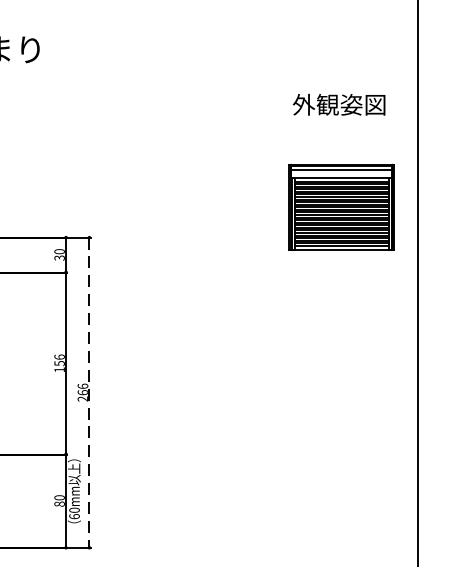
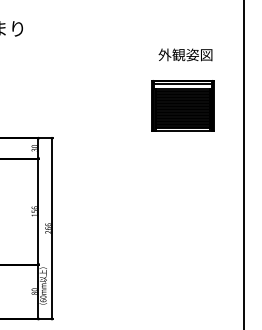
text: (339, 104) -> (185, 54), moved
part: (340, 207) -> (182, 105), moved
line: (90, 394) -> (52, 229), dashed -> solid

